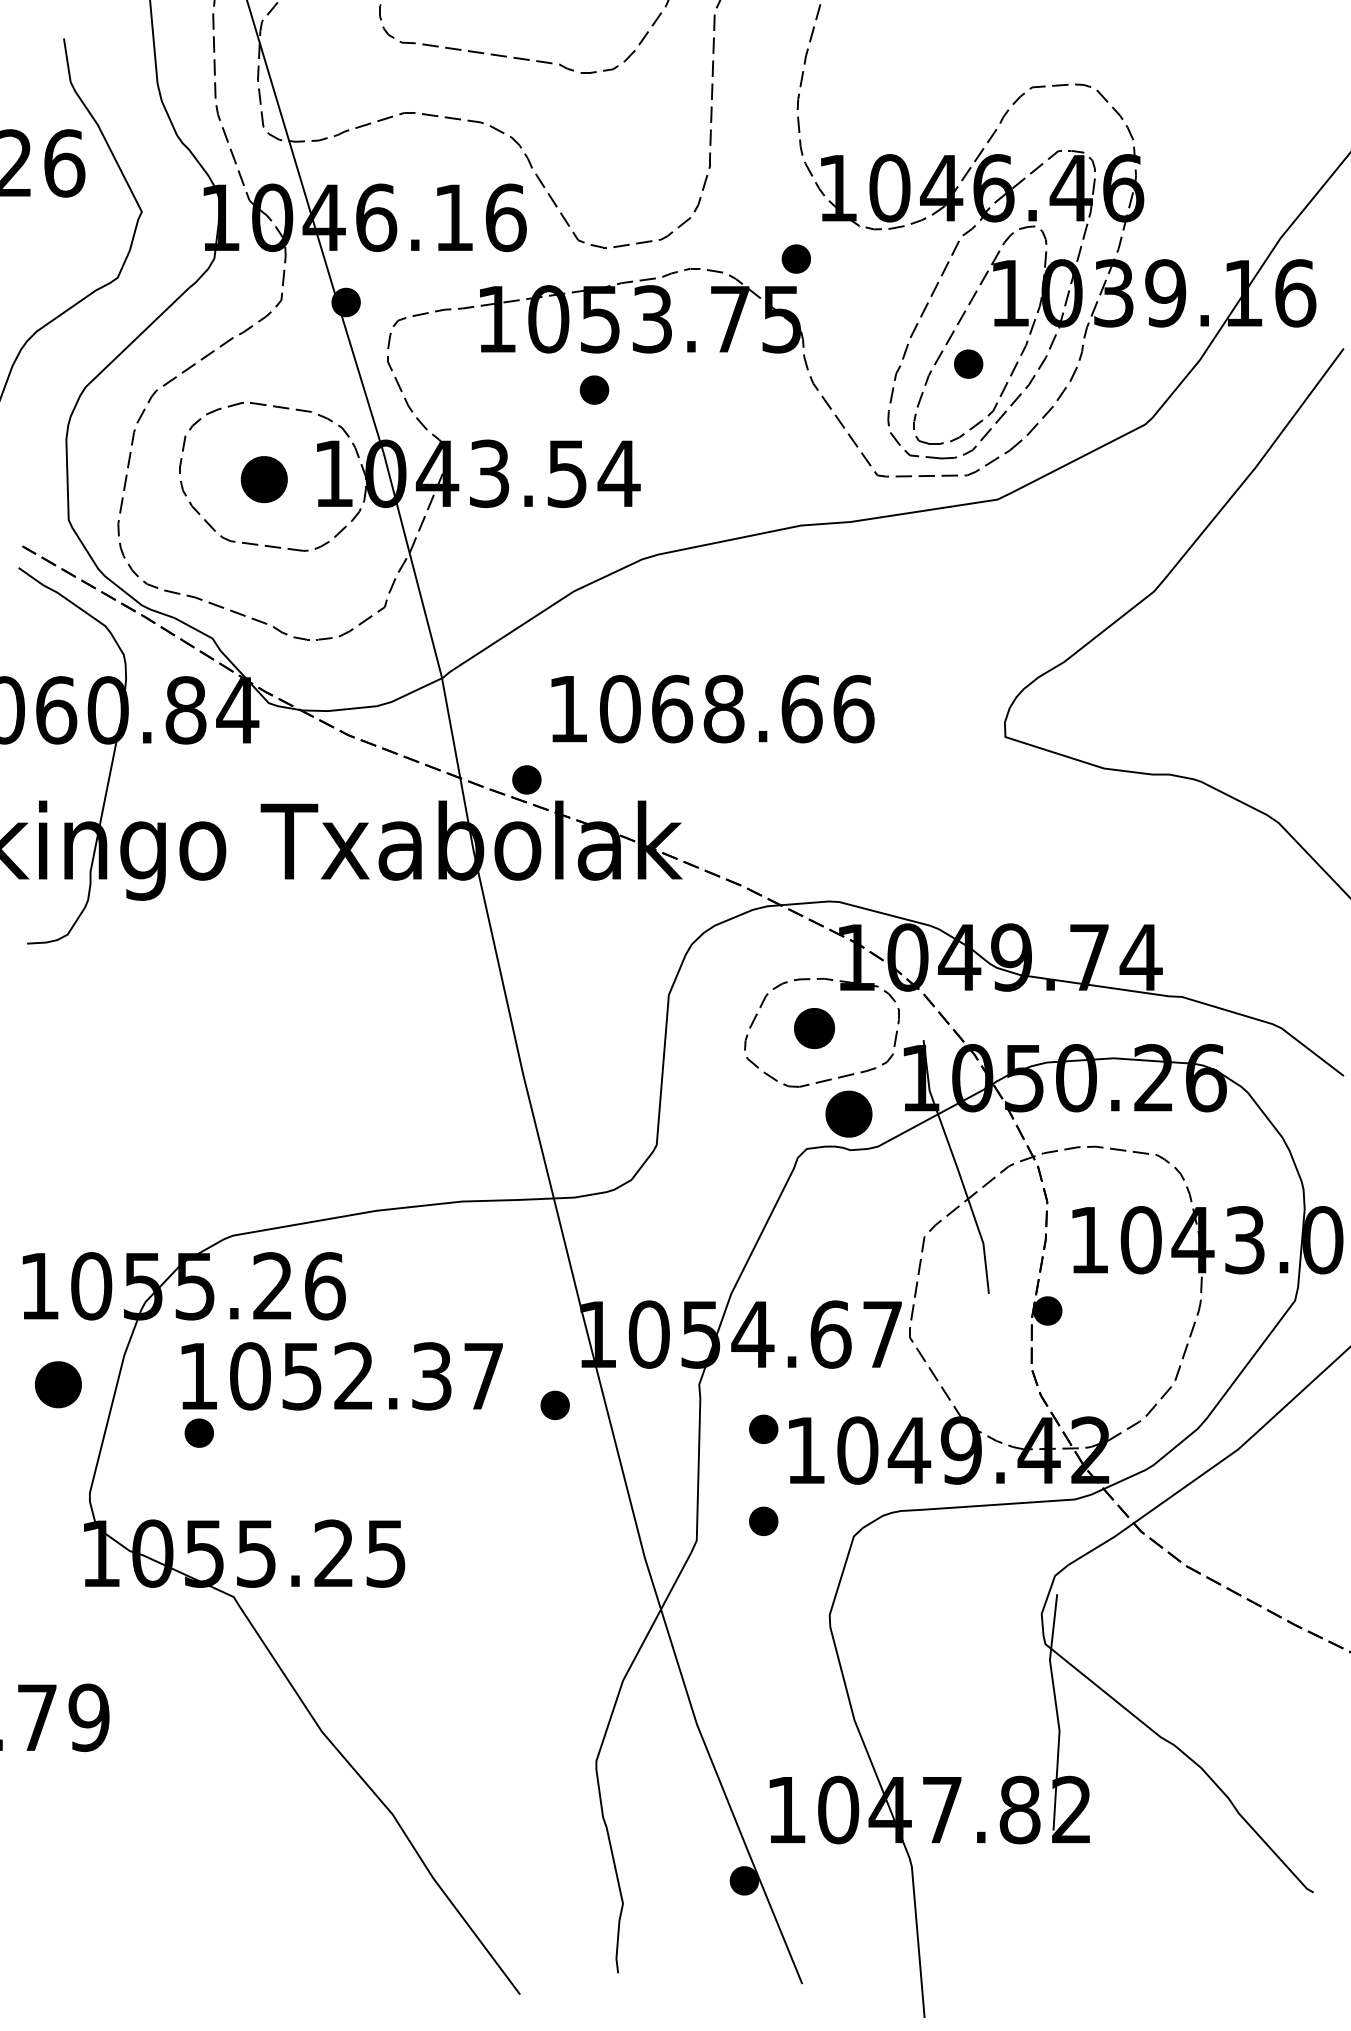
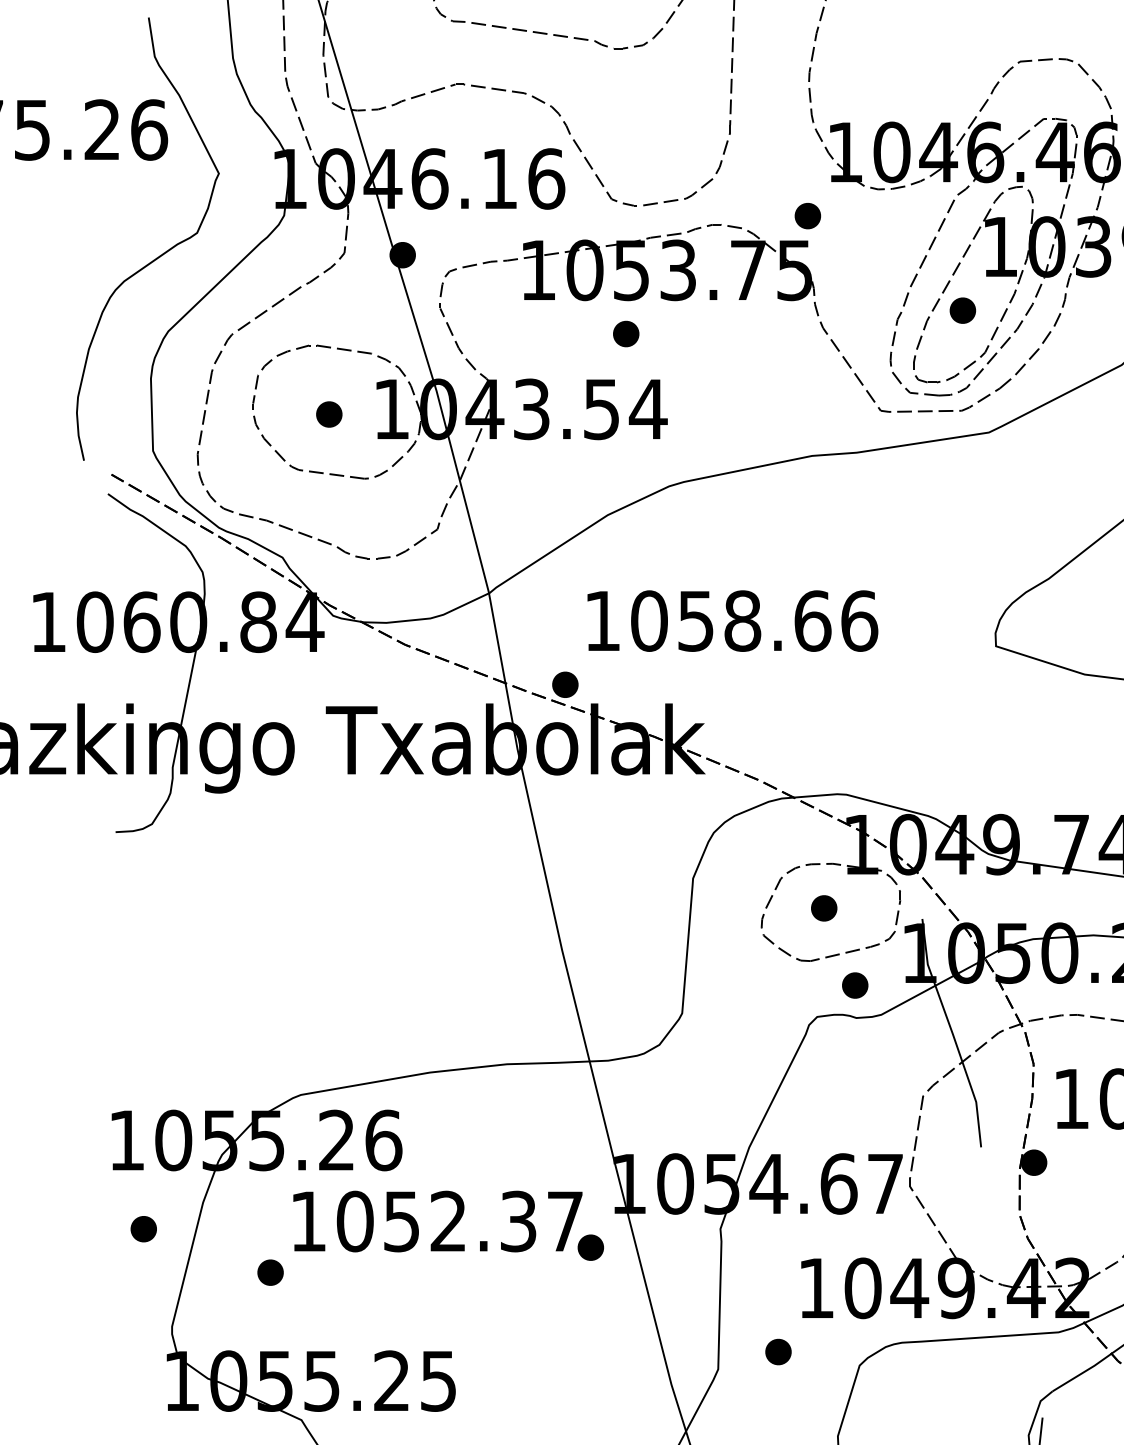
part: (264, 479) -> (329, 414), size x0.62
text: (672, 708) -> (696, 620), 1068.66 -> 1058.66
part: (814, 1027) -> (824, 907), size x0.71
part: (848, 1113) -> (854, 985), size x0.62
text: (341, 1376) -> (437, 1221), moved
part: (58, 1384) -> (143, 1228), size x0.62
part: (763, 1428) -> (778, 1268), removed

